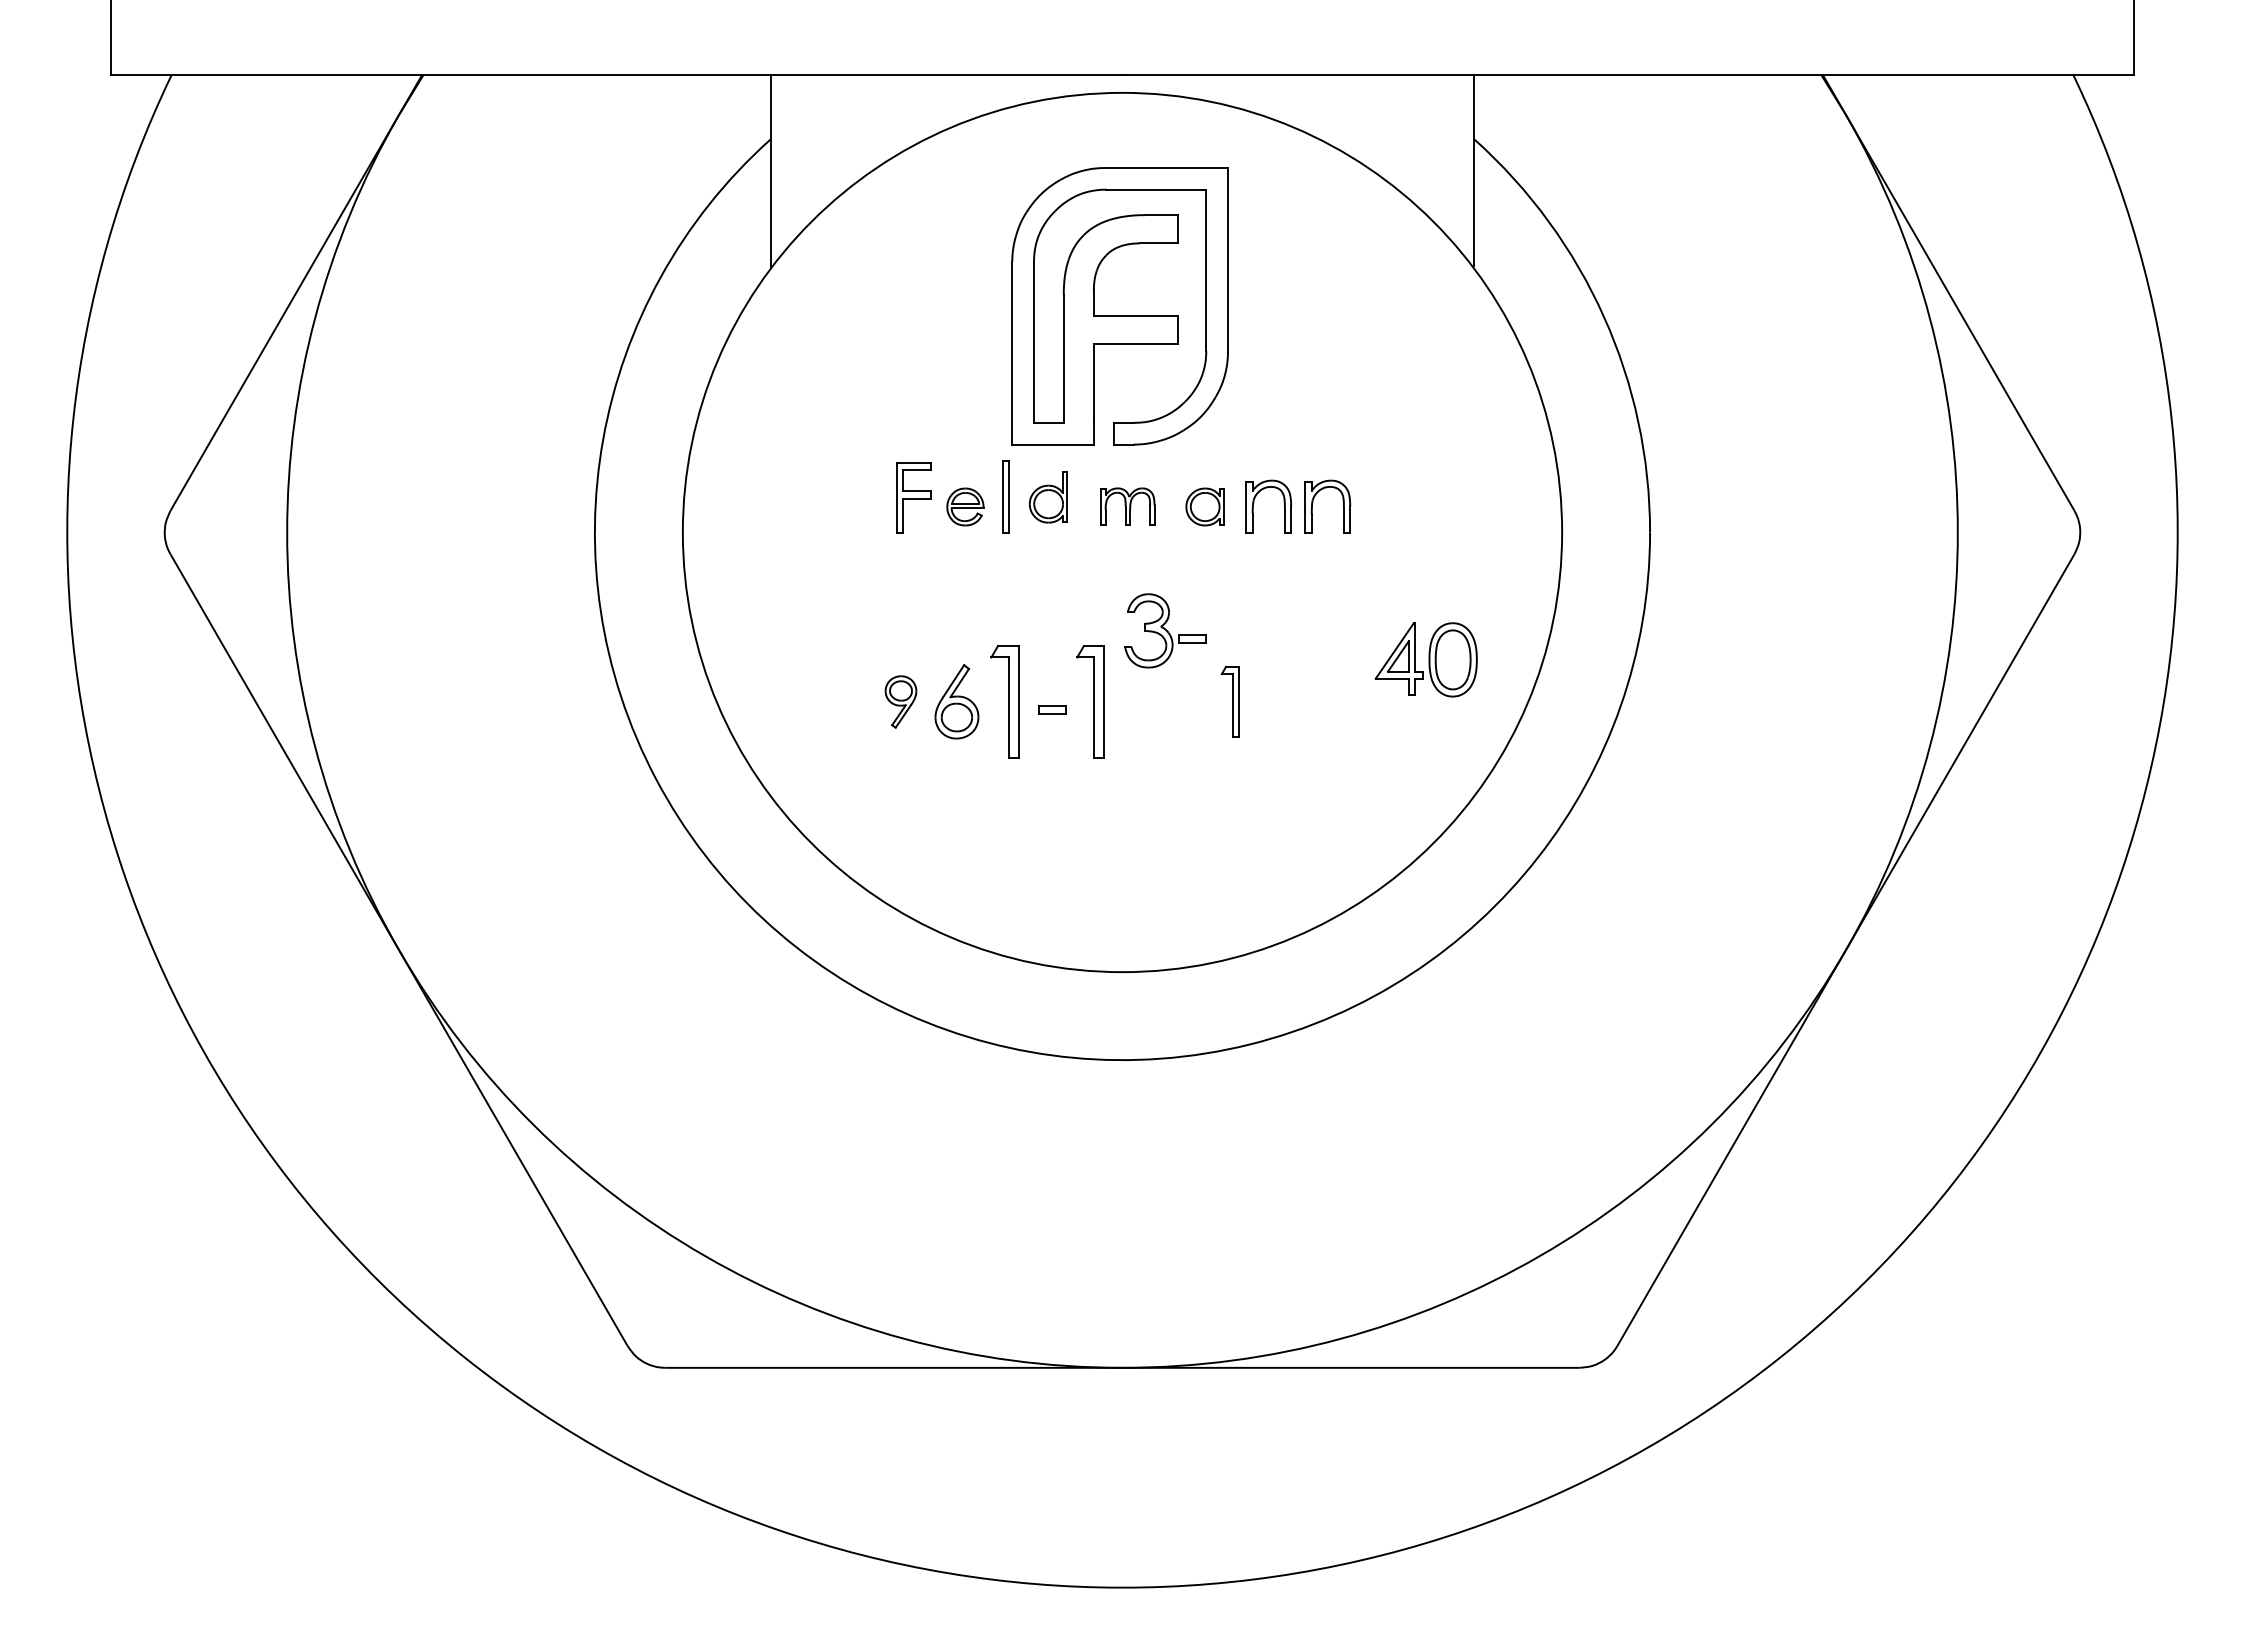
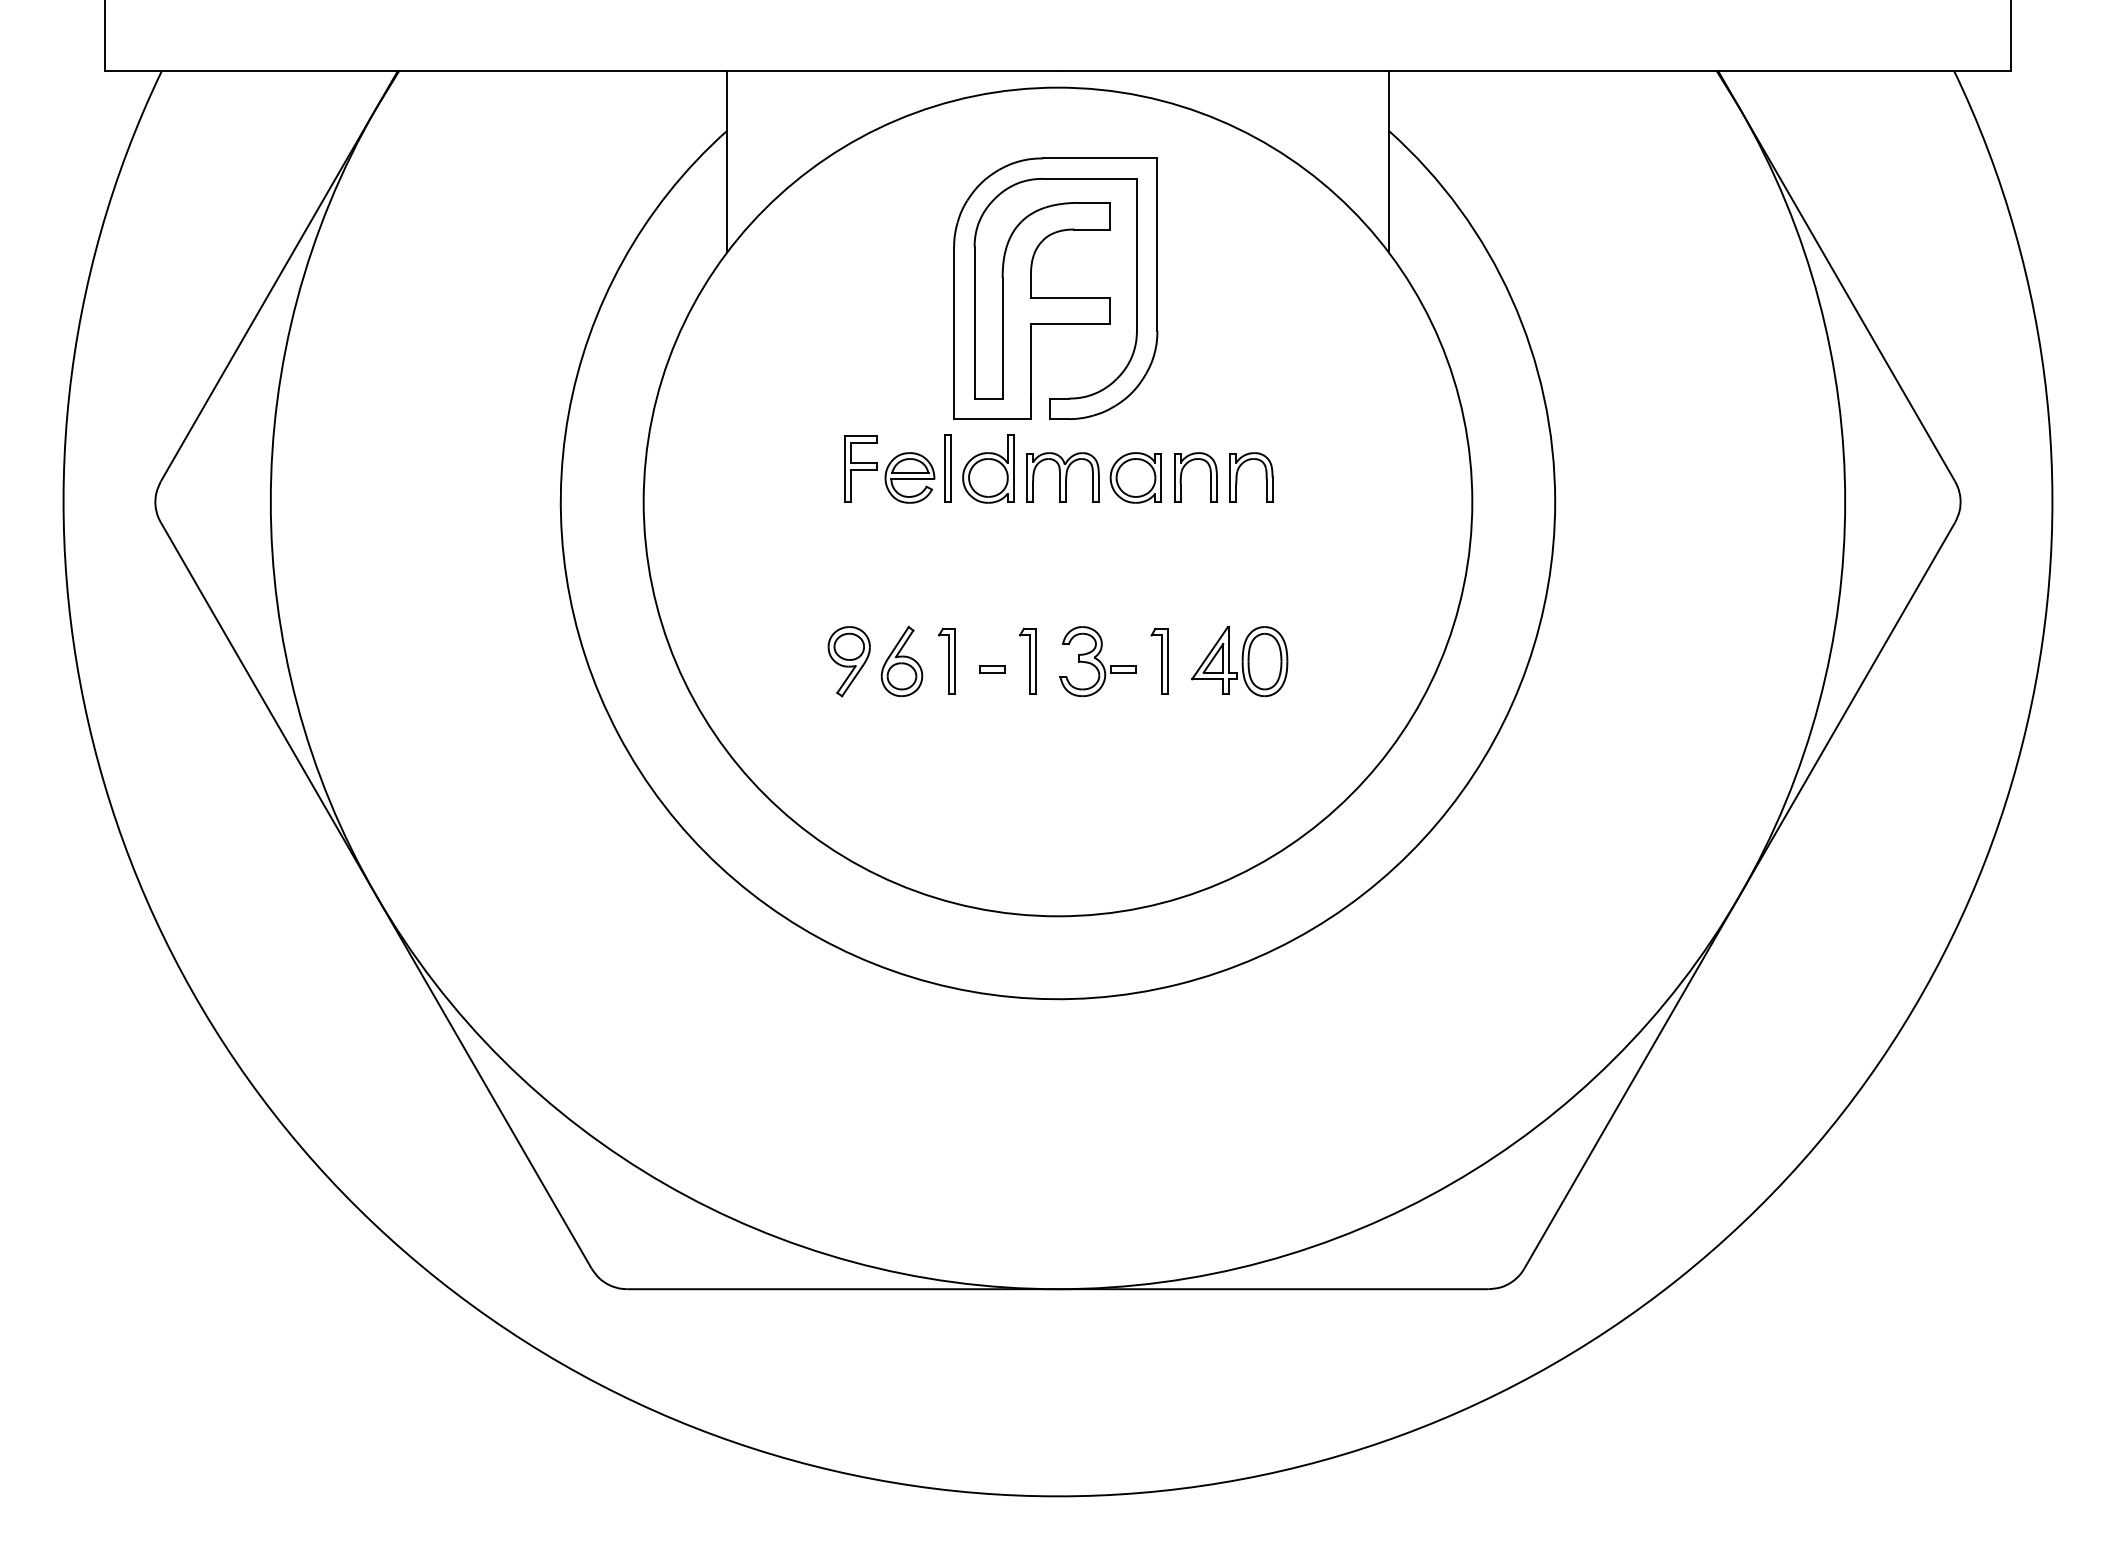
part: (1048, 497) -> (988, 468), size x1.43
part: (965, 506) -> (910, 477), size x1.43
part: (1127, 506) -> (1062, 477), size x1.43
part: (1204, 506) -> (1135, 477), size x1.43
part: (1165, 630) -> (1098, 661), moved
part: (1425, 659) -> (1238, 661), moved
part: (900, 701) -> (848, 661), size x1.43
part: (1004, 701) -> (946, 661), size x0.62
part: (1090, 701) -> (1027, 661), size x0.62

